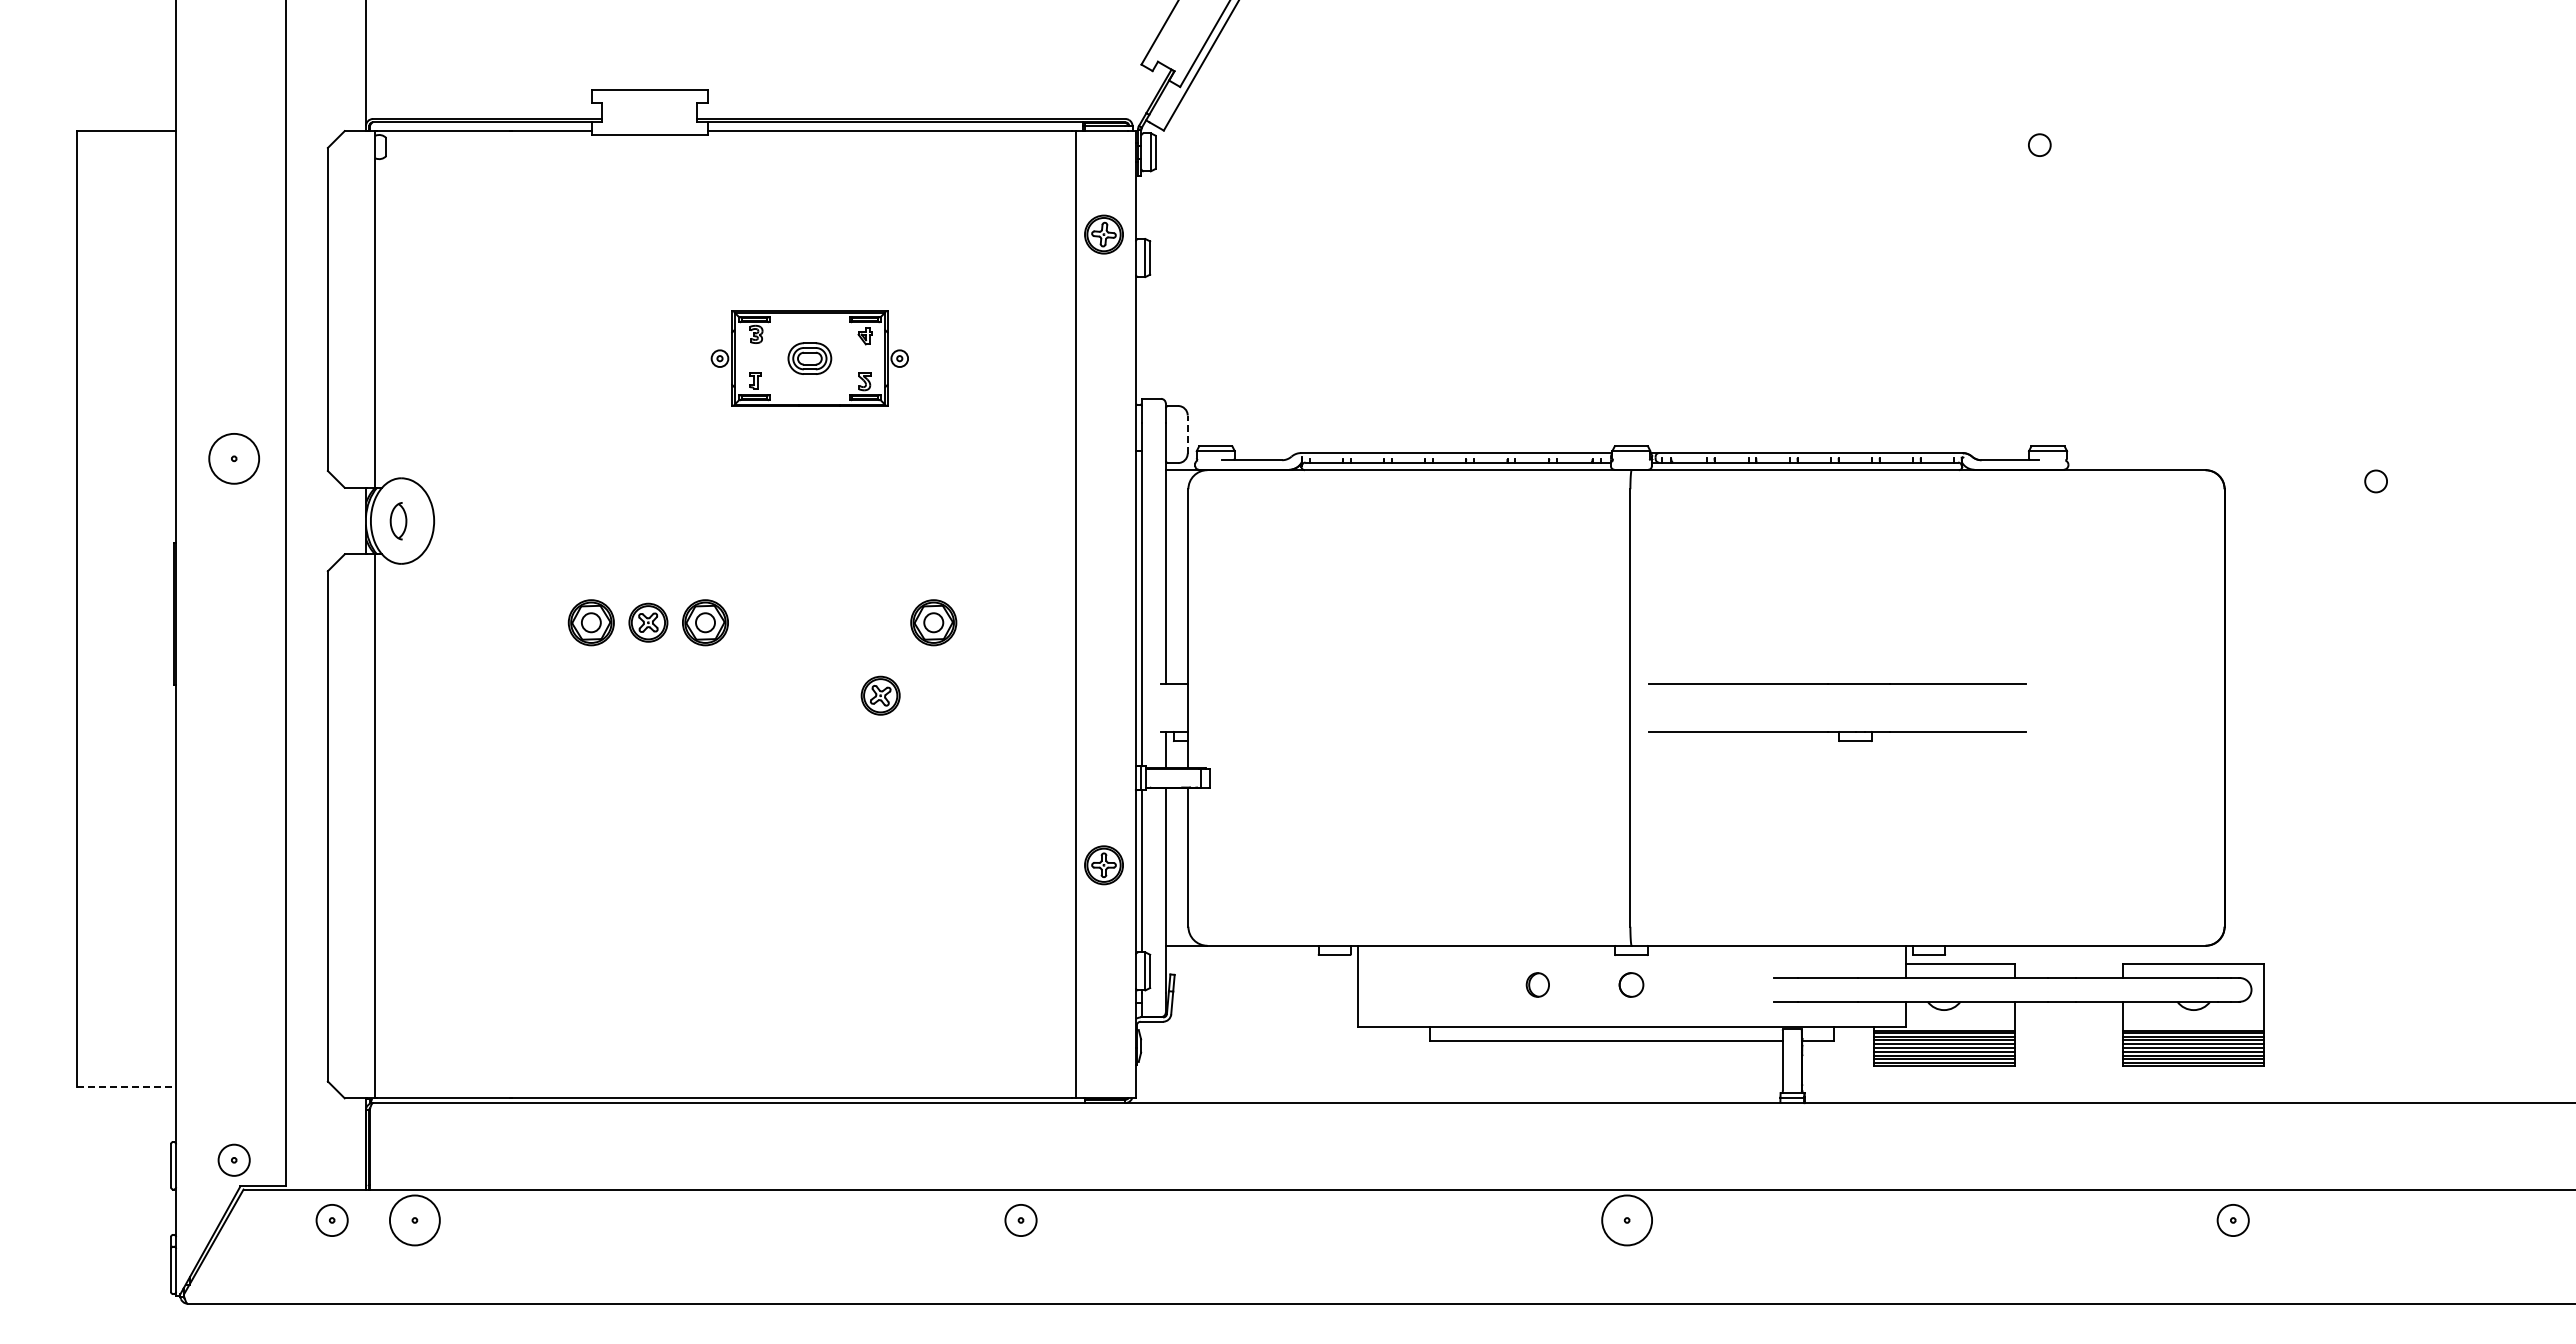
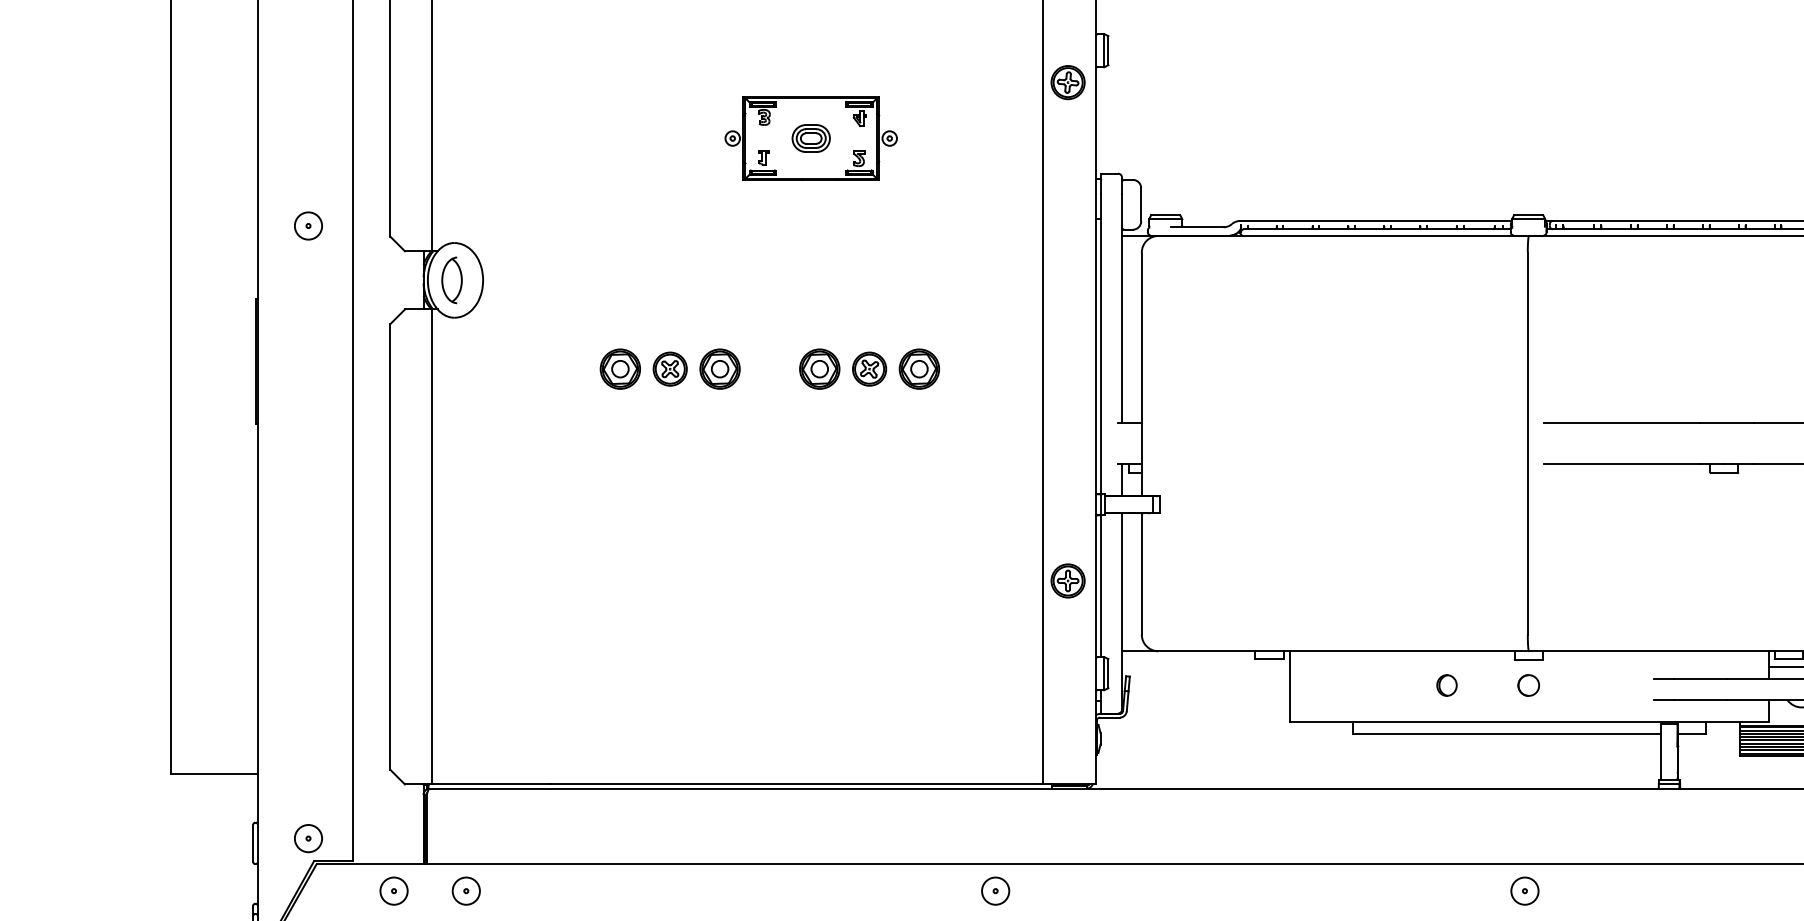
part: (1103, 234) -> (1067, 82), moved
line: (1187, 434) -> (1141, 204), dashed -> solid
circle: (233, 458) -> (307, 225), size x0.62
part: (398, 521) -> (451, 280), size x1.43
part: (819, 622) -> (819, 368), added
part: (880, 695) -> (869, 368), moved
line: (127, 1086) -> (215, 774), dashed -> solid
circle: (414, 1220) -> (465, 891), size x0.62
circle: (1626, 1220) -> (1524, 891), size x0.62

